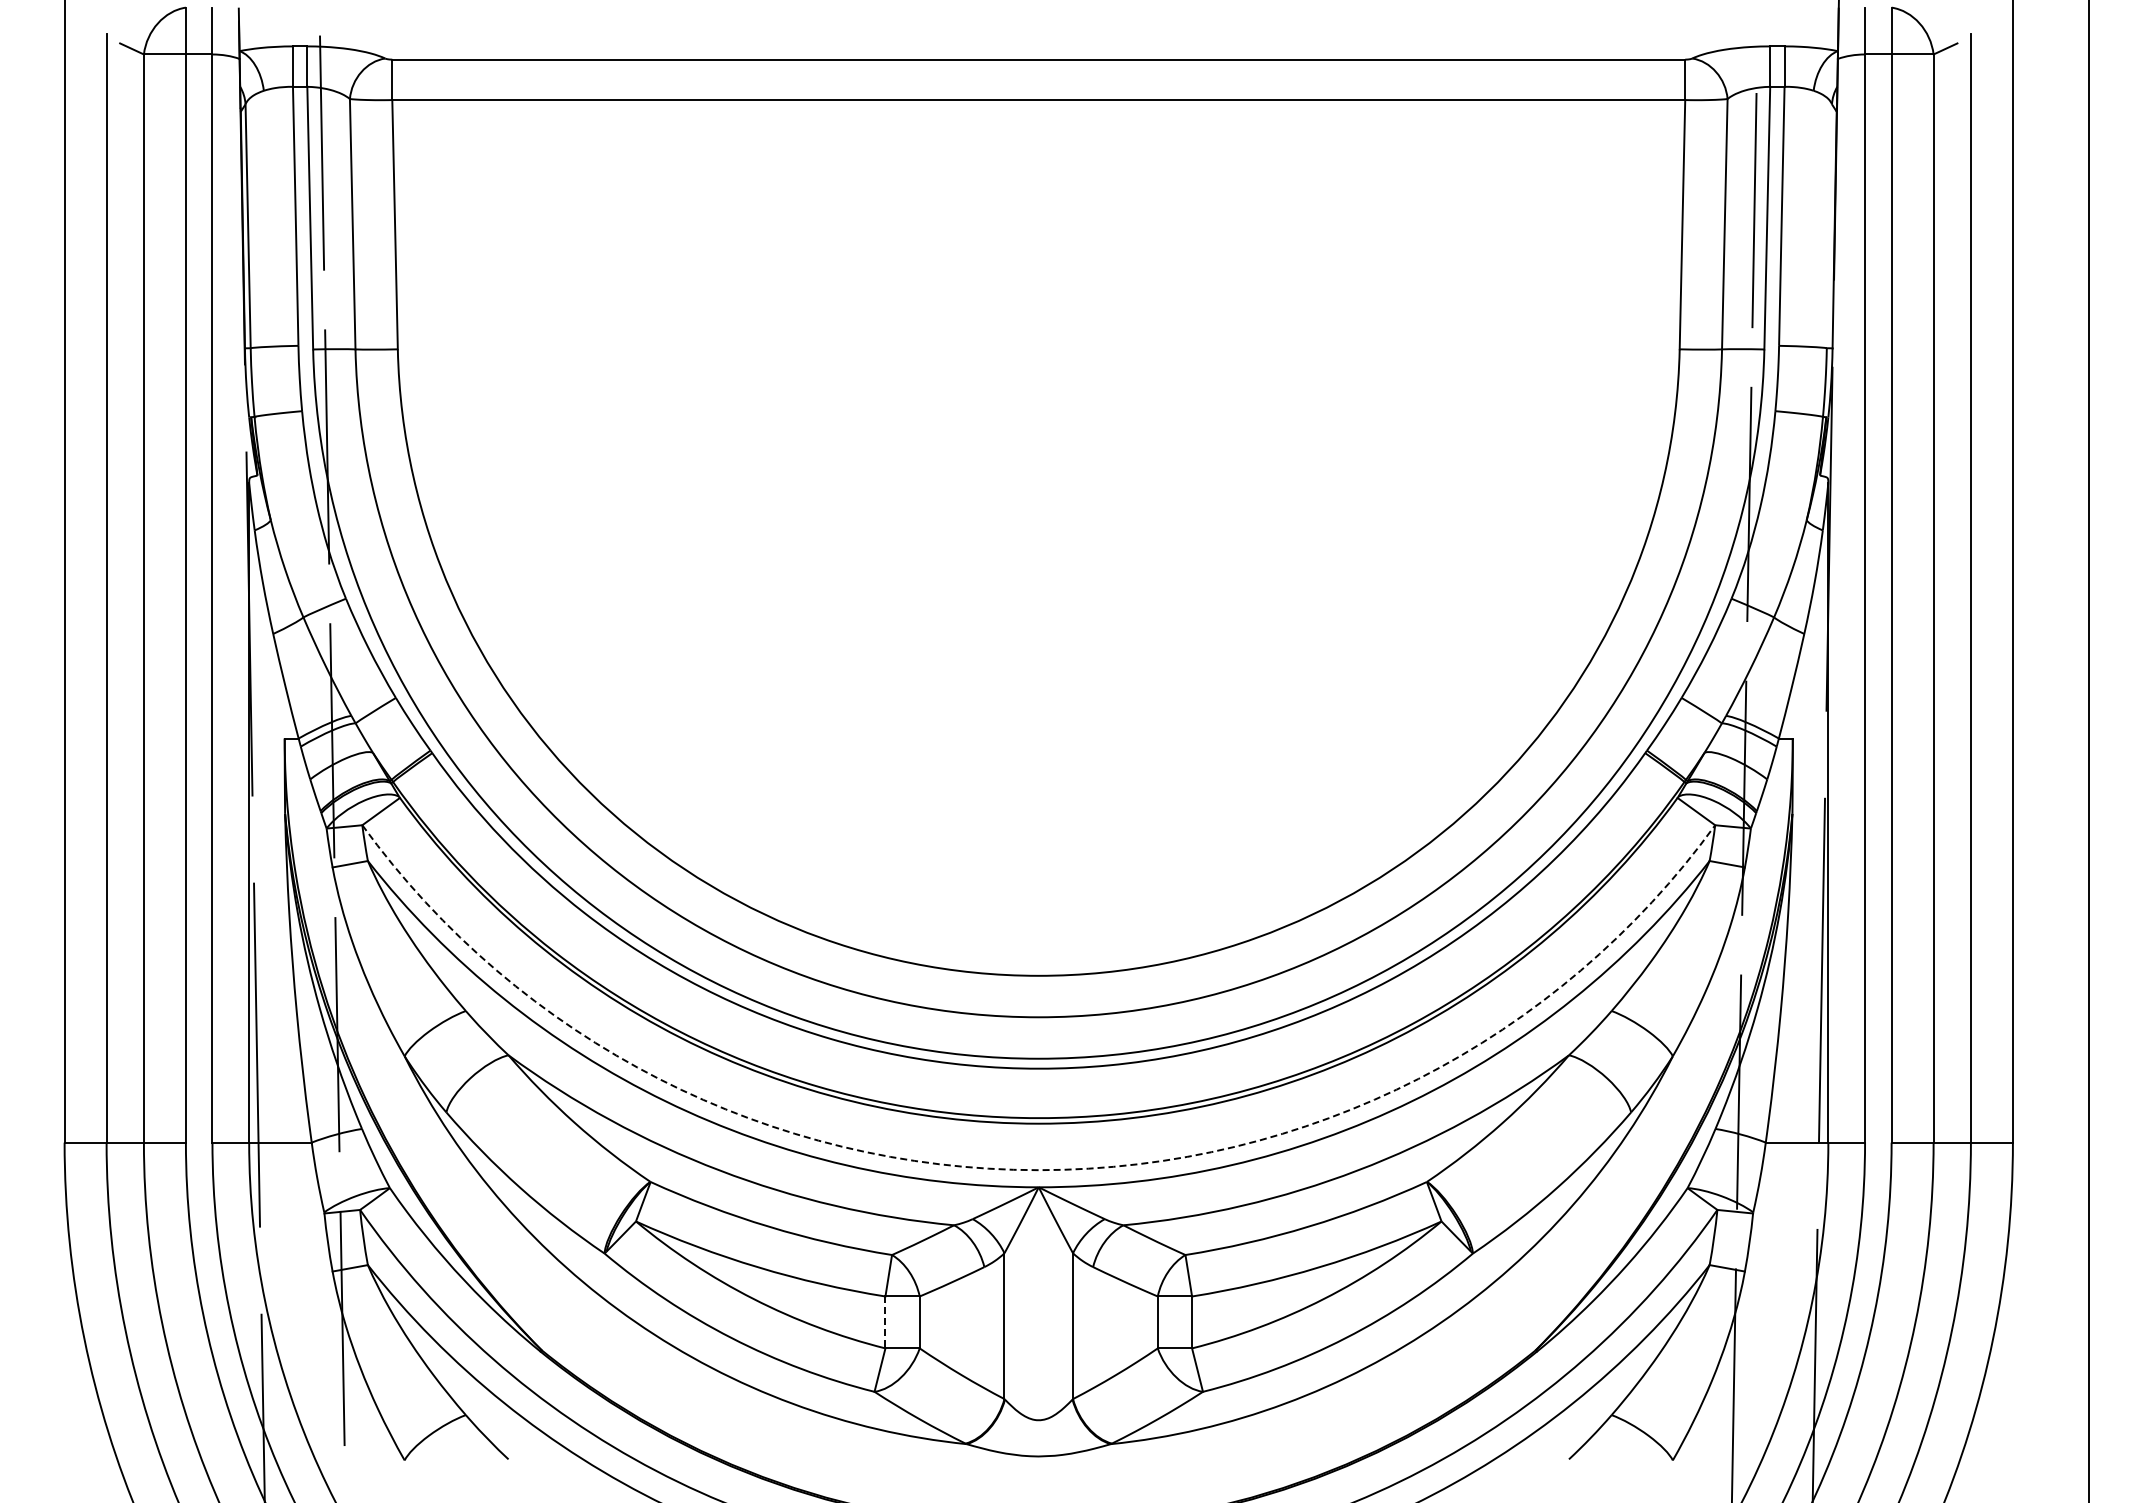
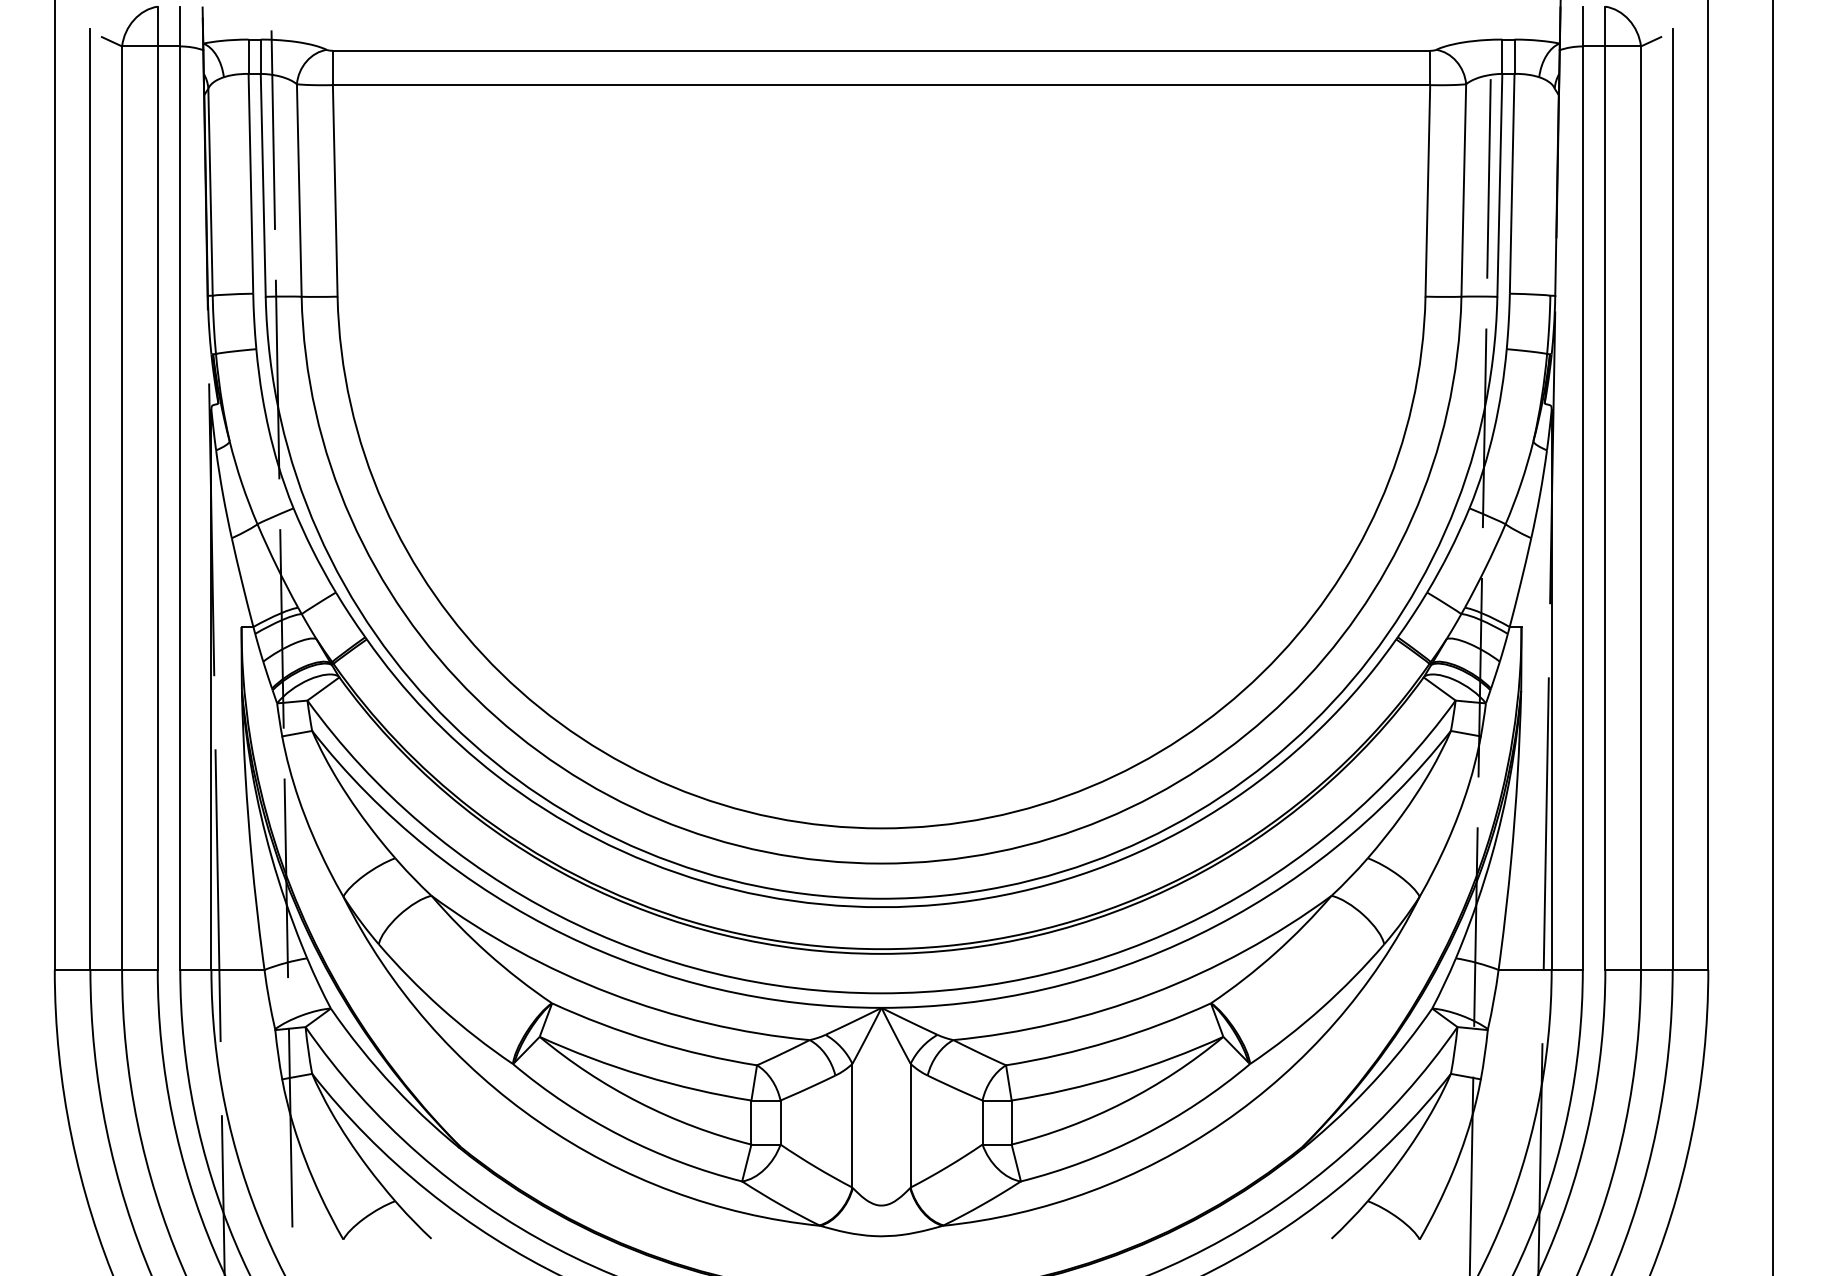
arc: (1038, 1170) -> (881, 993), dashed -> solid
line: (885, 1322) -> (751, 1122), dashed -> solid

